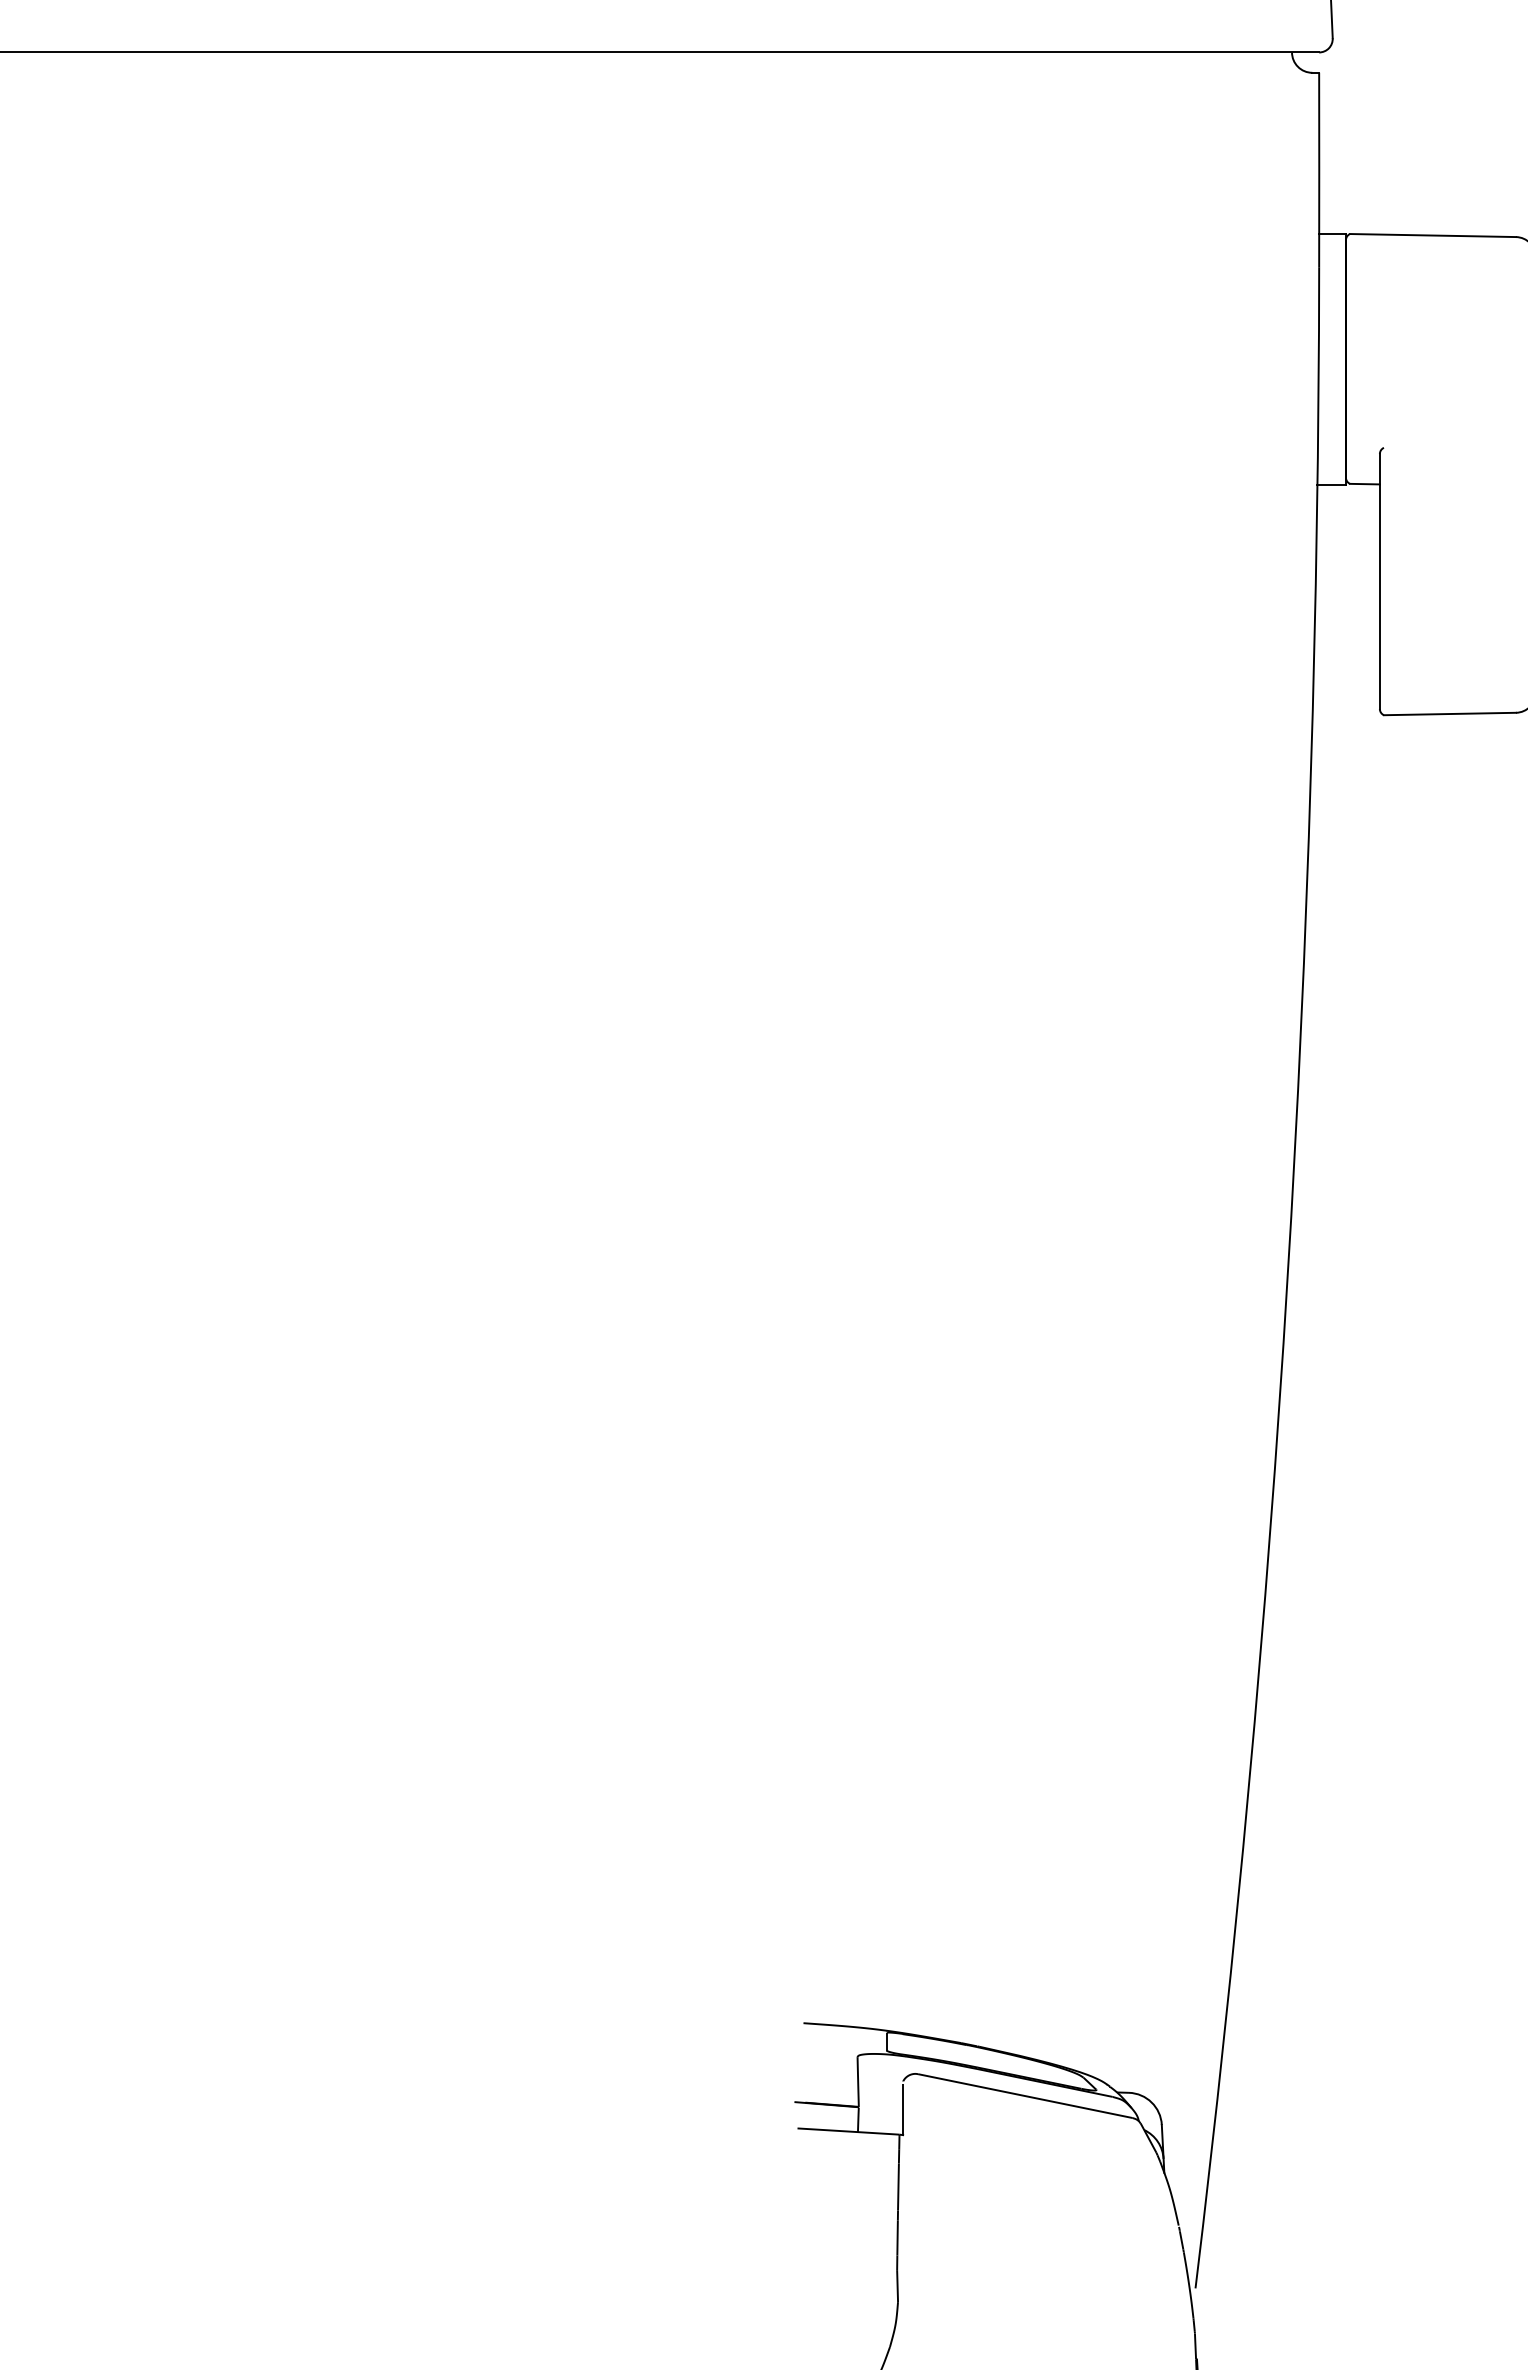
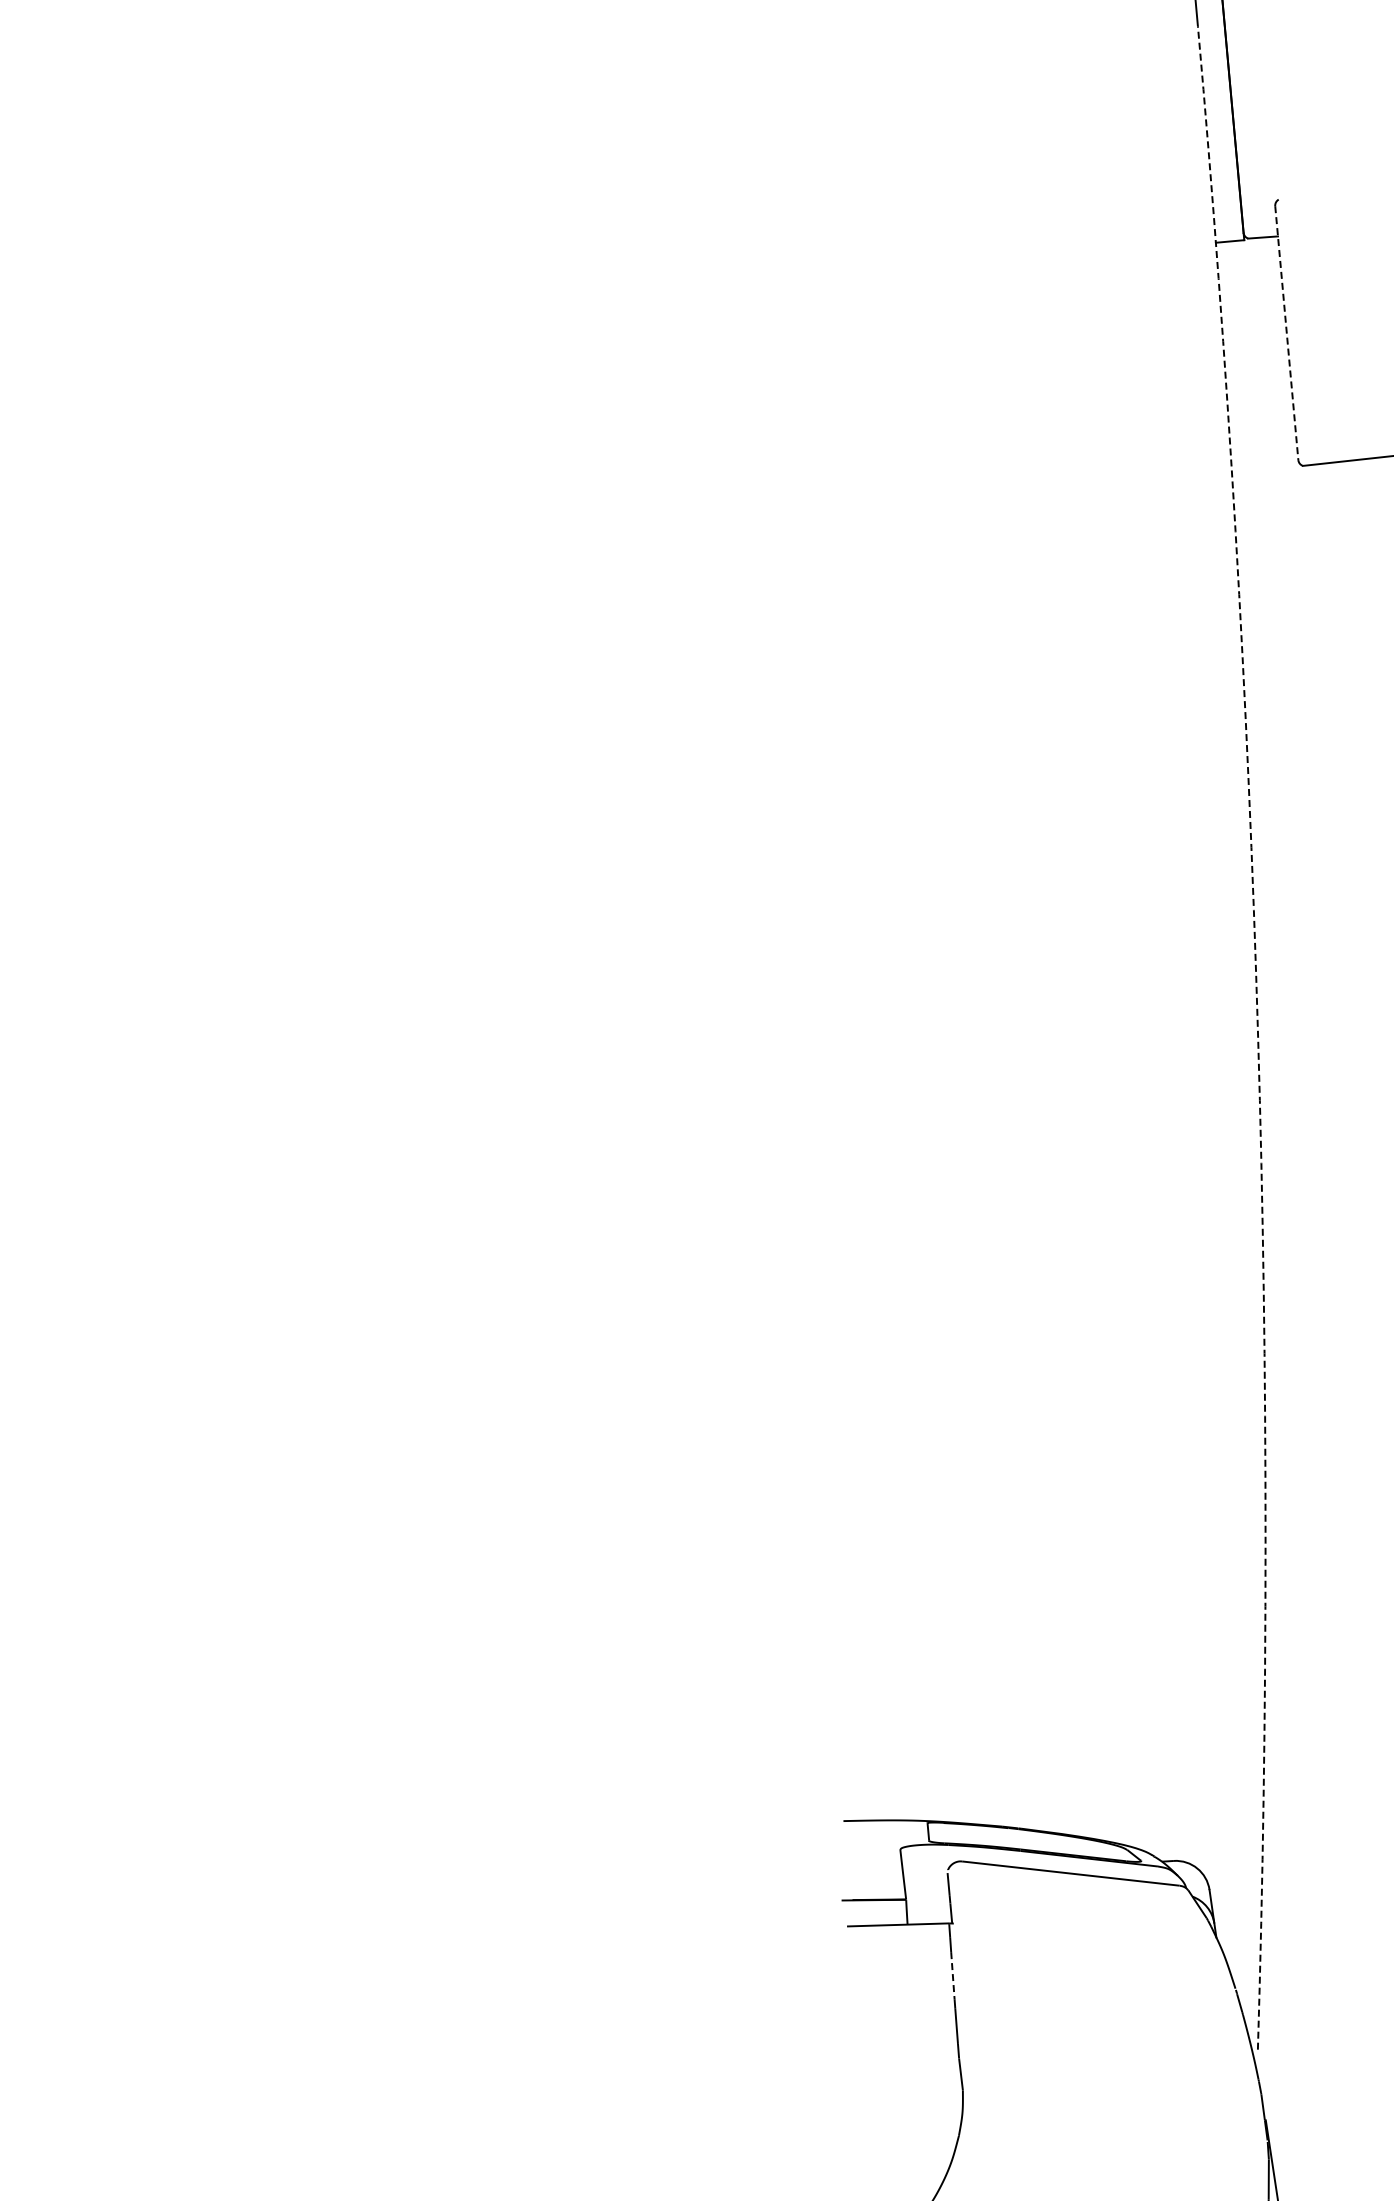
line: (1379, 582) -> (1286, 334), solid -> dashed
arc: (1287, 1279) -> (1258, 1036), solid -> dashed
line: (898, 2187) -> (952, 1976), solid -> dashed

